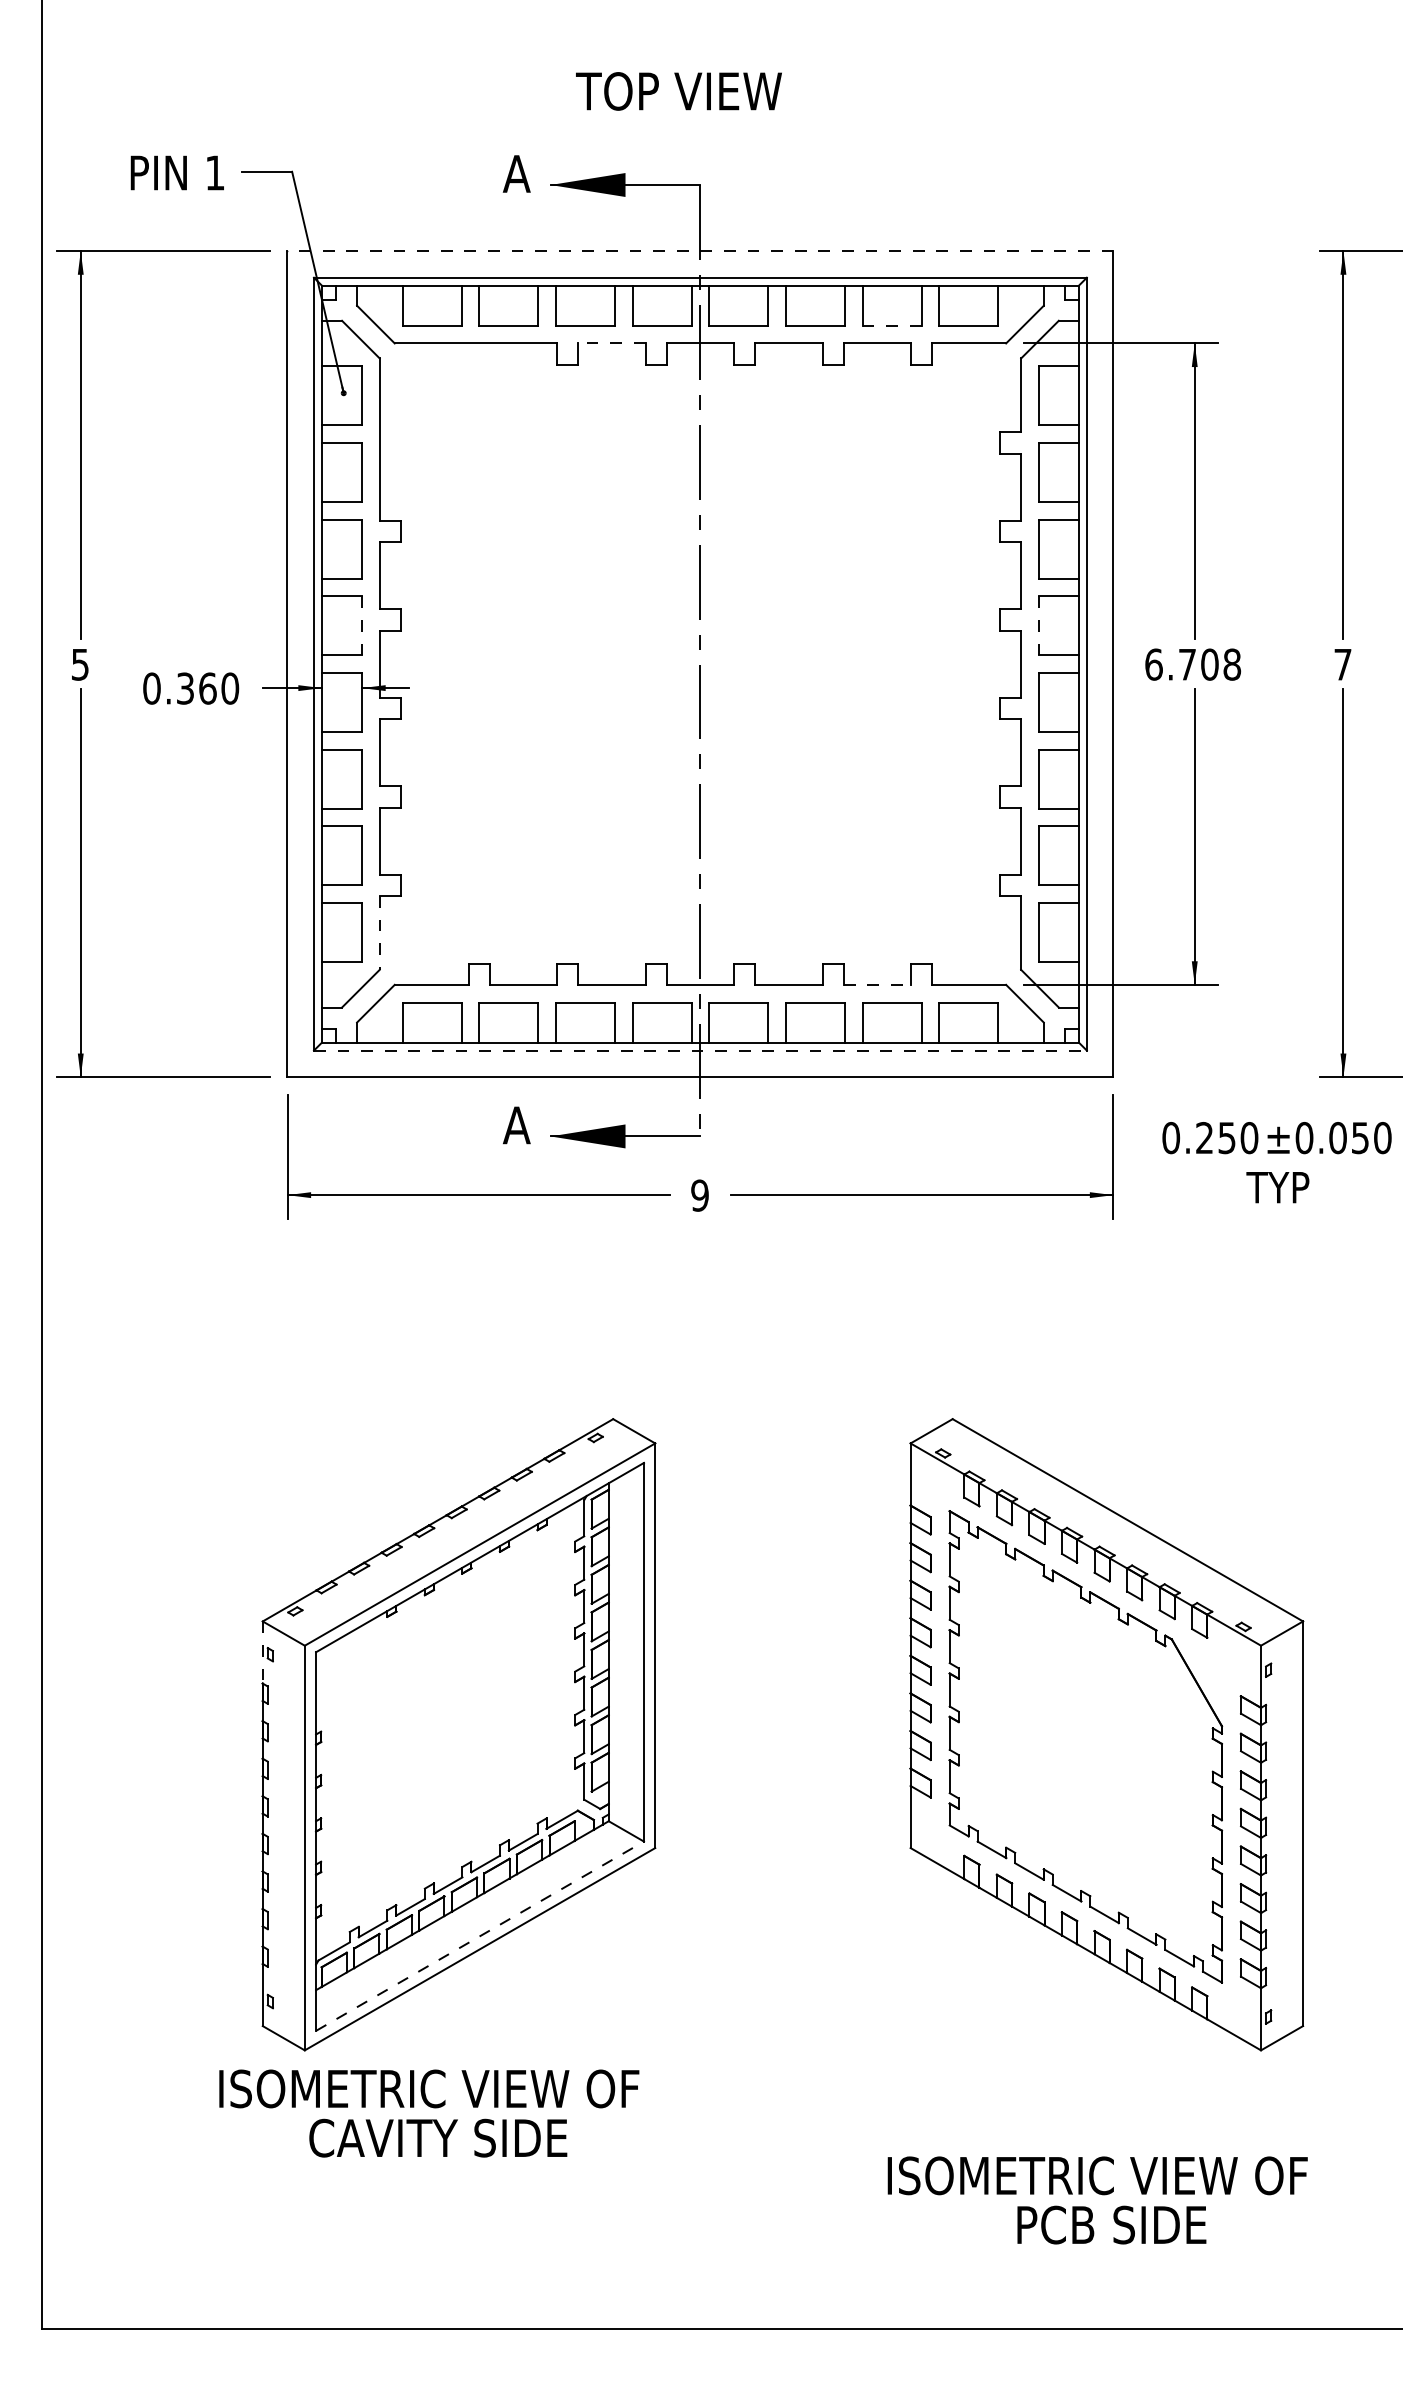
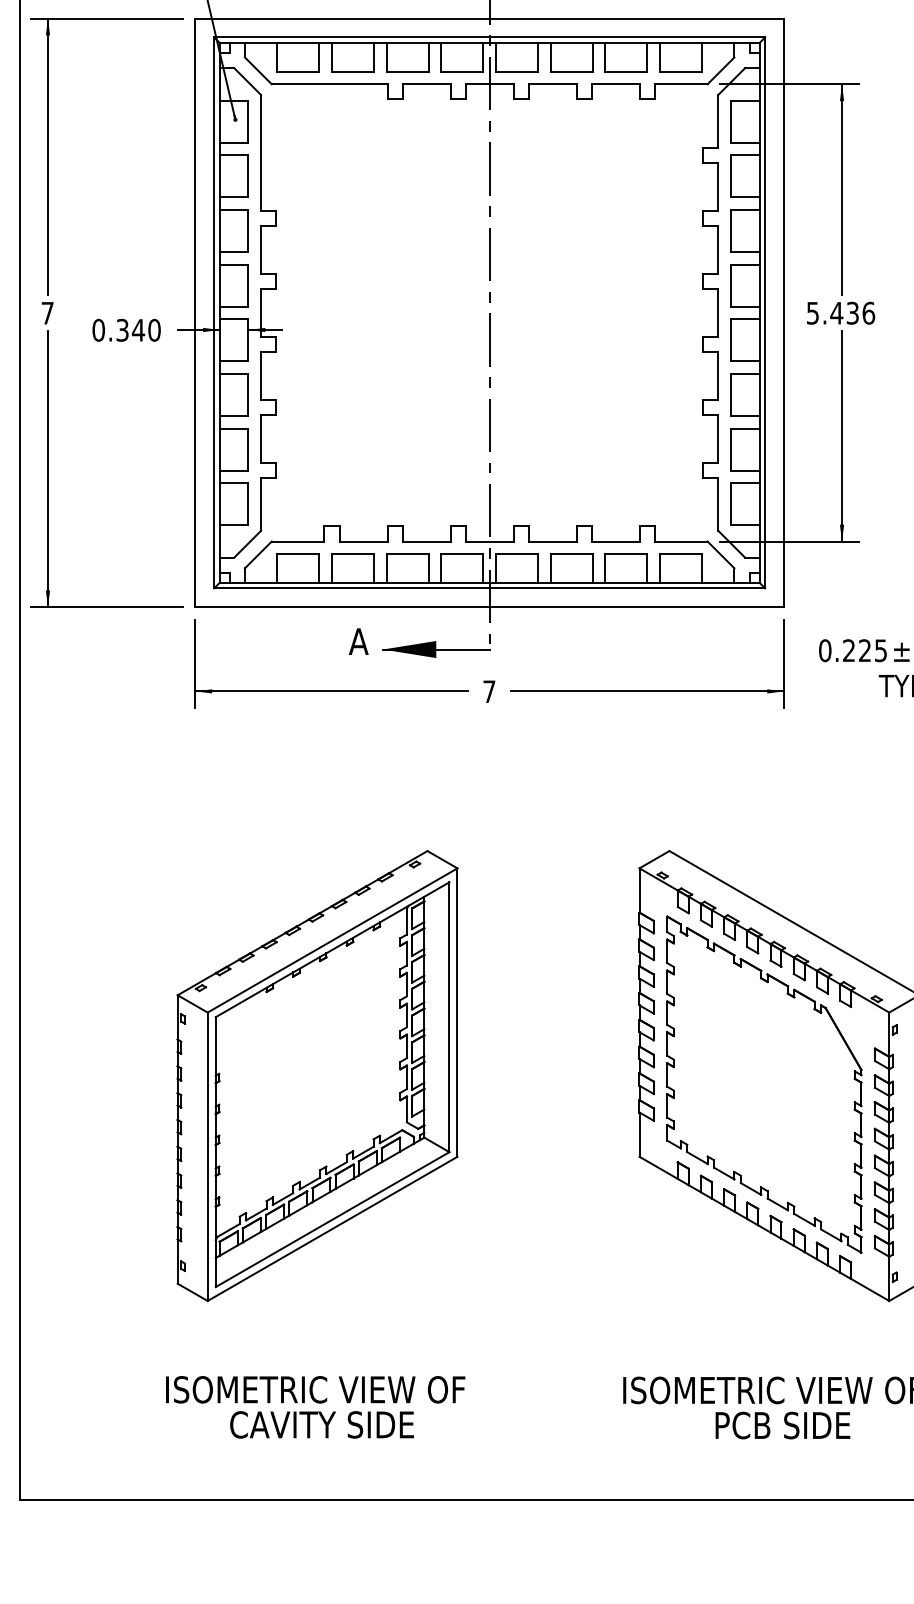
line: (700, 251) -> (489, 18), dashed -> solid
line: (892, 325) -> (626, 71), dashed -> solid
line: (611, 343) -> (426, 84), dashed -> solid
line: (362, 625) -> (248, 285), dashed -> solid
line: (1038, 626) -> (730, 286), dashed -> solid
text: (80, 664) -> (47, 313), 5 -> 7
text: (1193, 664) -> (841, 313), 6.708 -> 5.436
text: (207, 688) -> (138, 330), 0.360 -> 0.340
line: (379, 932) -> (260, 504), dashed -> solid
line: (877, 984) -> (615, 541), dashed -> solid
line: (700, 1050) -> (489, 588), dashed -> solid
text: (1238, 1138) -> (873, 651), 0.250 -> 0.225
text: (699, 1195) -> (489, 691), 9 -> 7
line: (262, 1653) -> (177, 1018), dashed -> solid
line: (480, 1935) -> (332, 1219), dashed -> solid
text: (429, 2113) -> (315, 1407), moved

